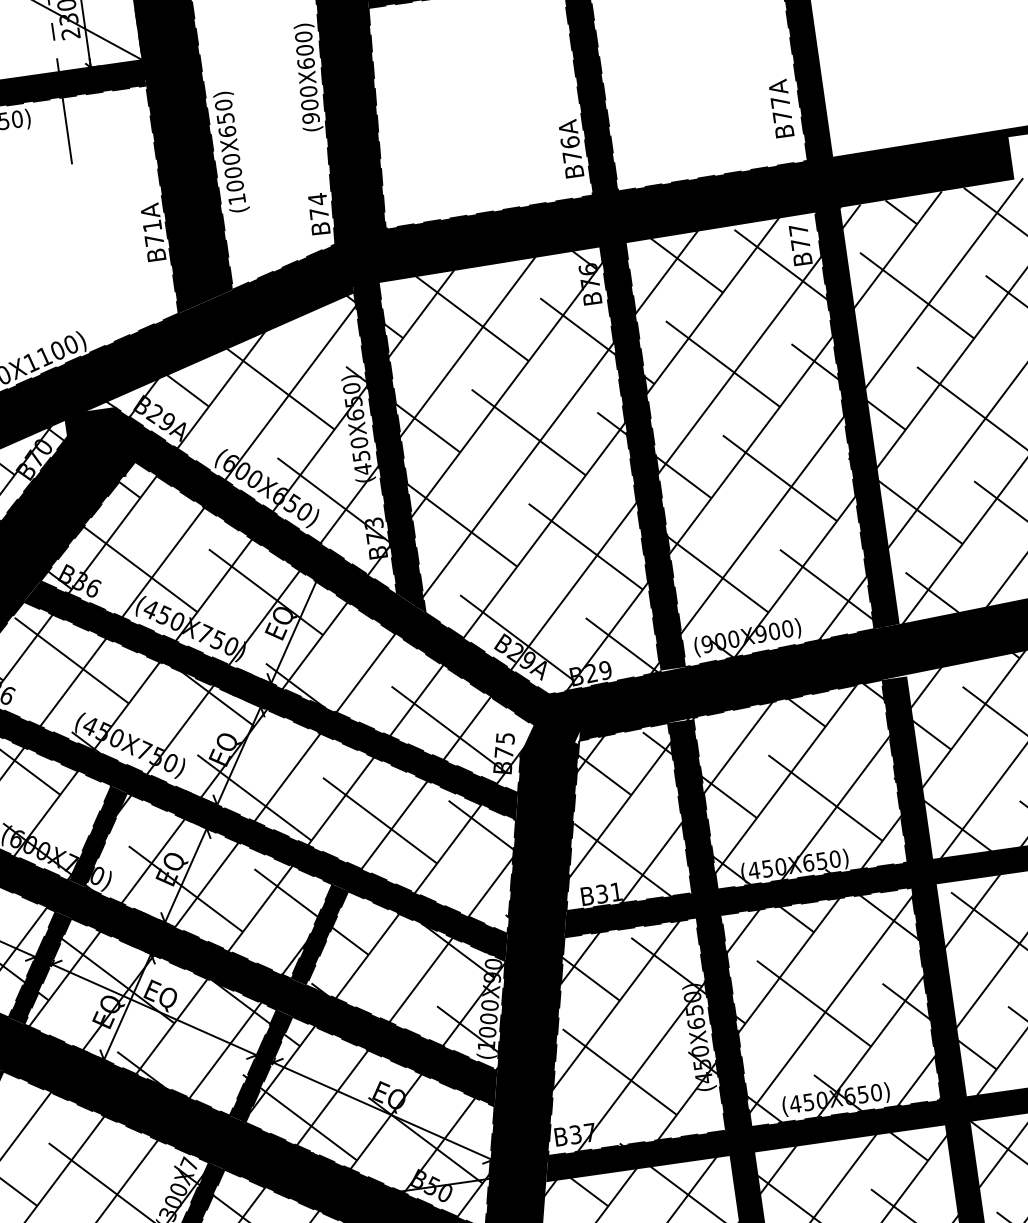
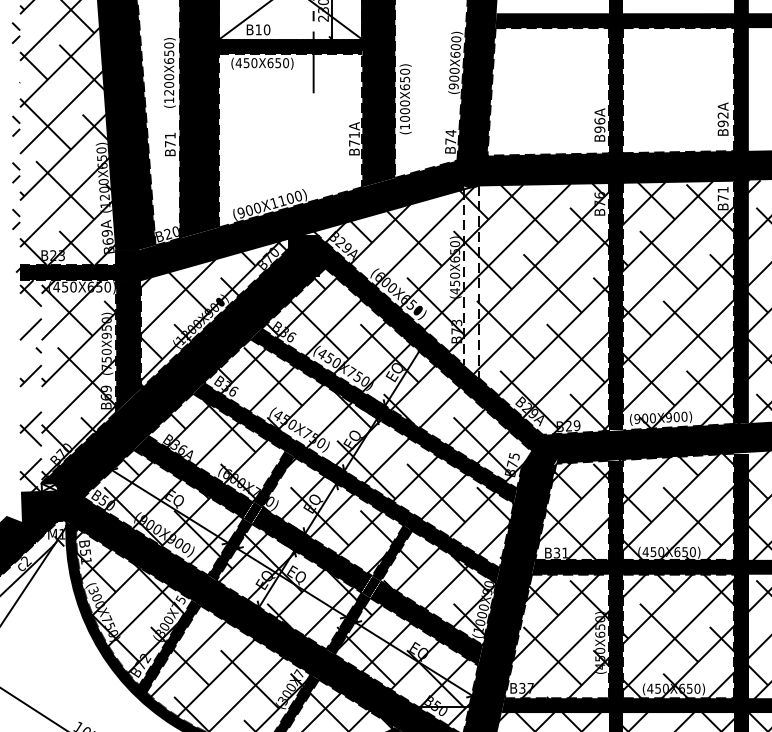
text: (780, 109) -> (722, 119), B77A -> B92A
text: (571, 156) -> (599, 129), B76A -> B96A
text: (797, 229) -> (722, 189), B77 -> B71
fill: (389, 448) -> (471, 281), removed

